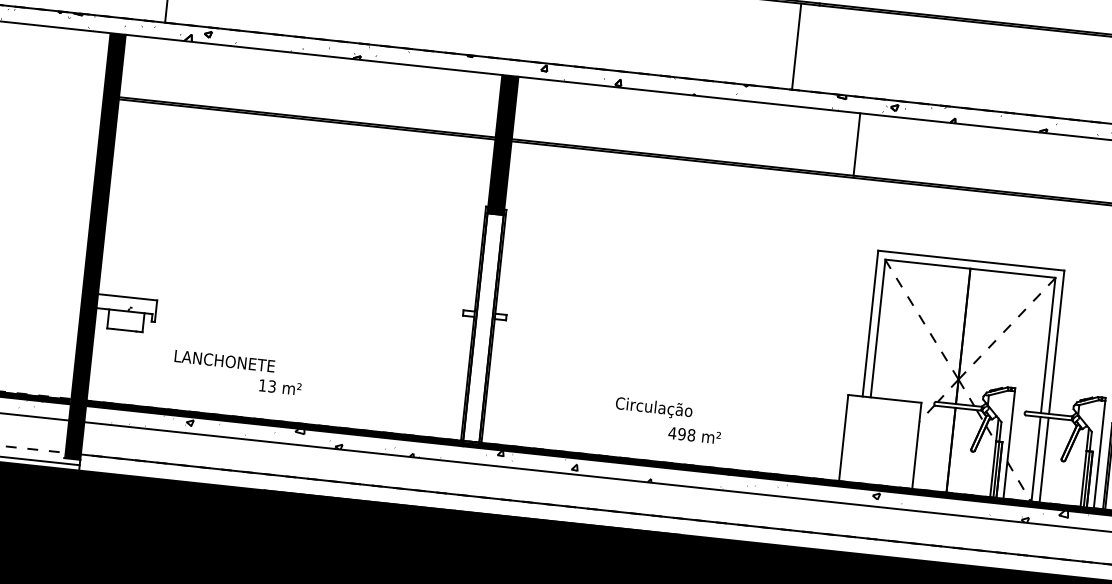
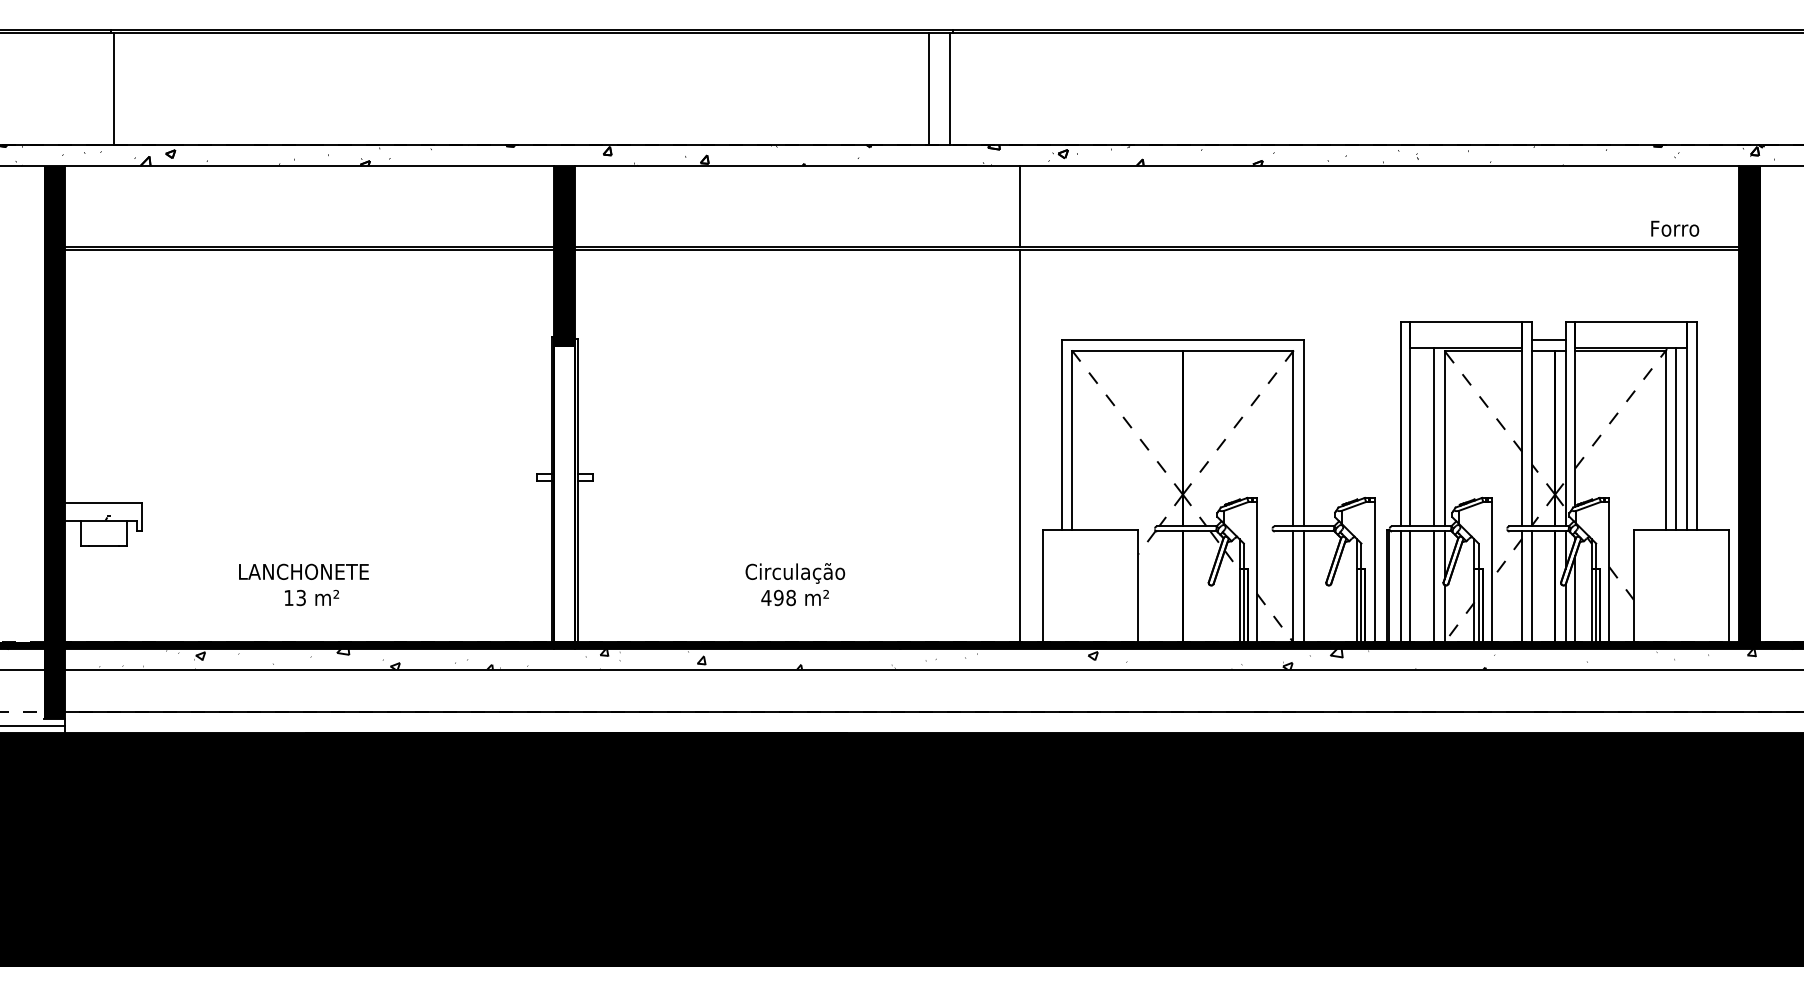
line: (812, 48) -> (949, 88), added
line: (836, 328) -> (1019, 445), added
text: (224, 360) -> (303, 571), moved
text: (694, 435) -> (794, 597), moved

